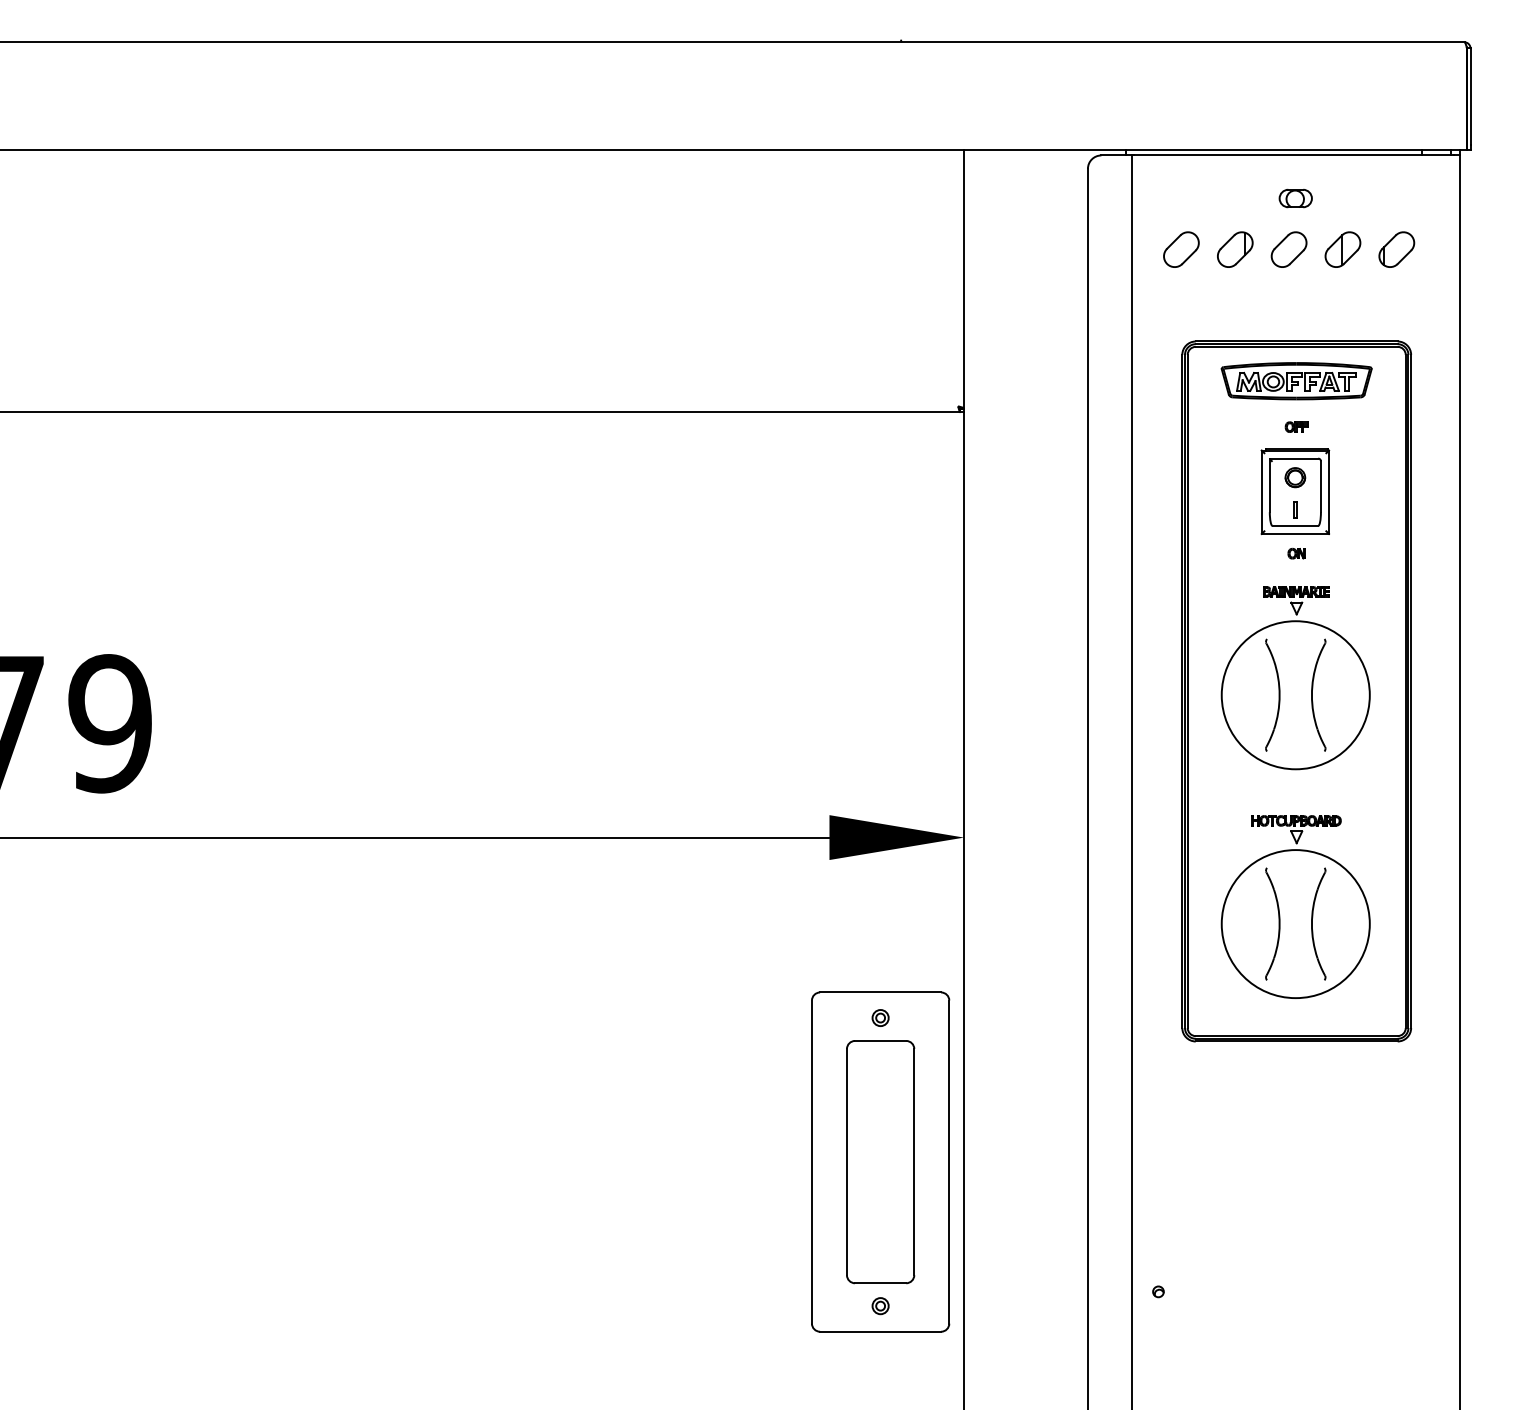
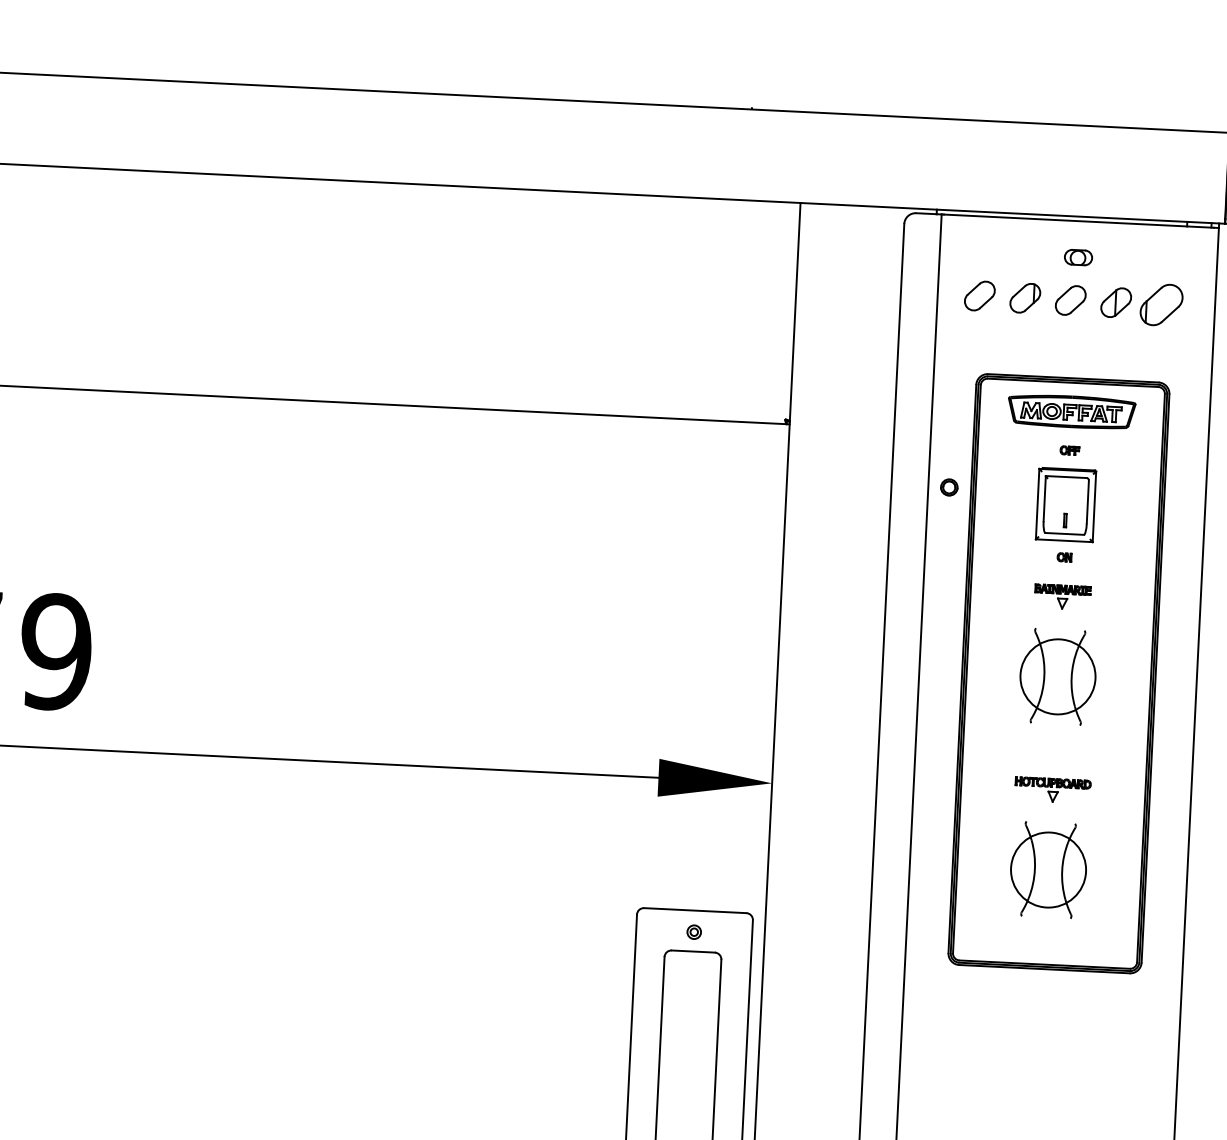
part: (1396, 249) -> (1161, 304), size x1.4
part: (1295, 477) -> (949, 487), moved
circle: (1295, 695) -> (1057, 677), size x0.6
circle: (1295, 924) -> (1048, 870), size x0.6

